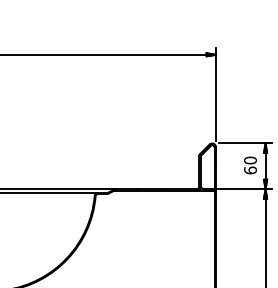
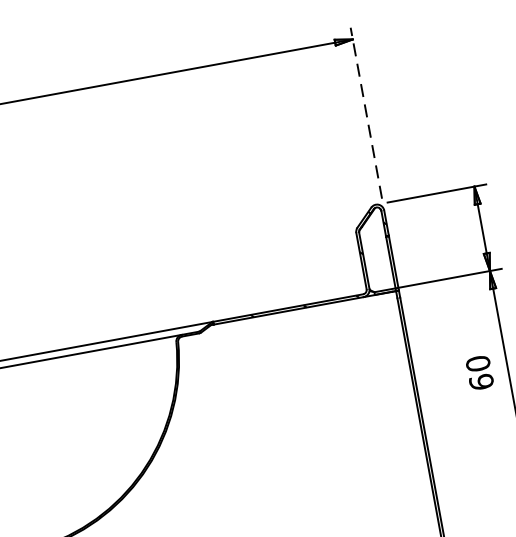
line: (216, 94) -> (367, 112), solid -> dashed
text: (250, 165) -> (479, 372), moved

